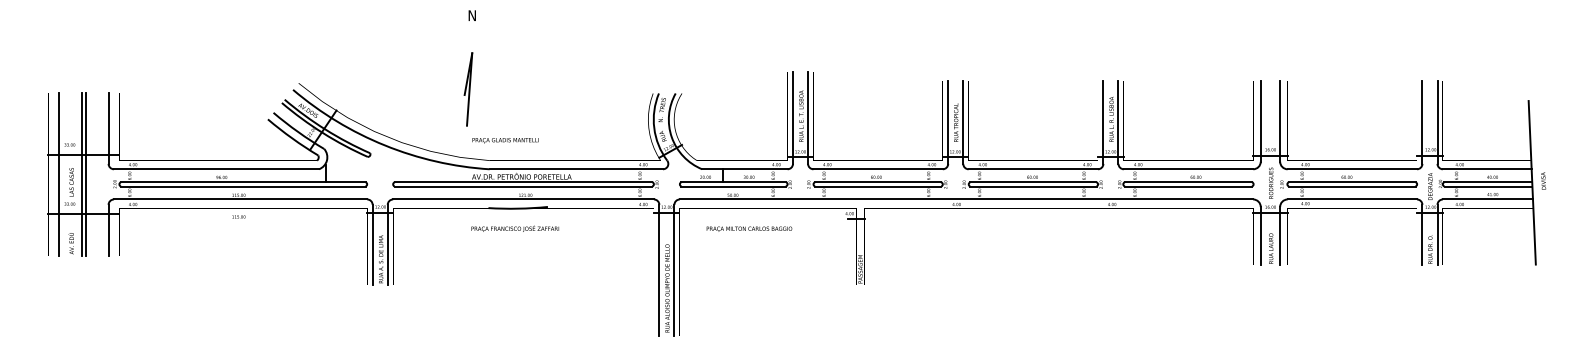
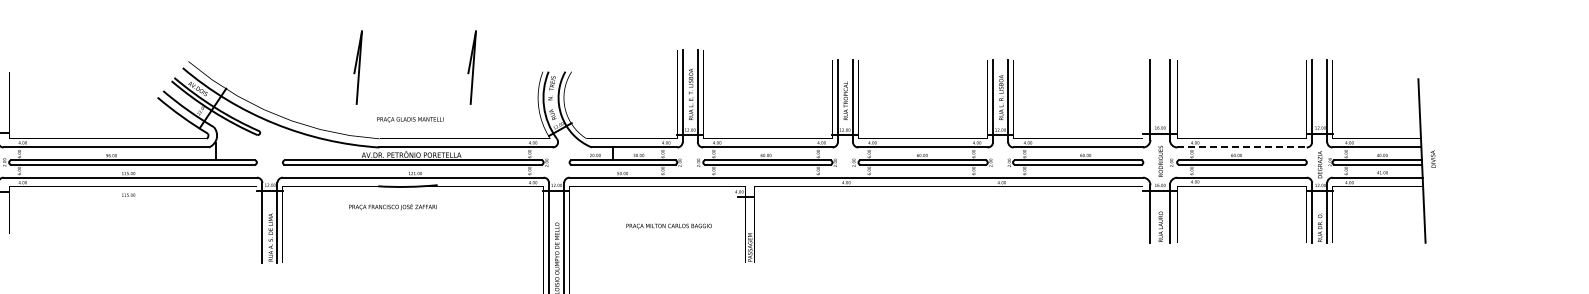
part: (582, 89) -> (472, 67), added
text: (505, 140) -> (410, 119), moved
line: (1352, 169) -> (1242, 147), solid -> dashed
text: (515, 228) -> (393, 206), moved
text: (749, 228) -> (669, 225), moved

